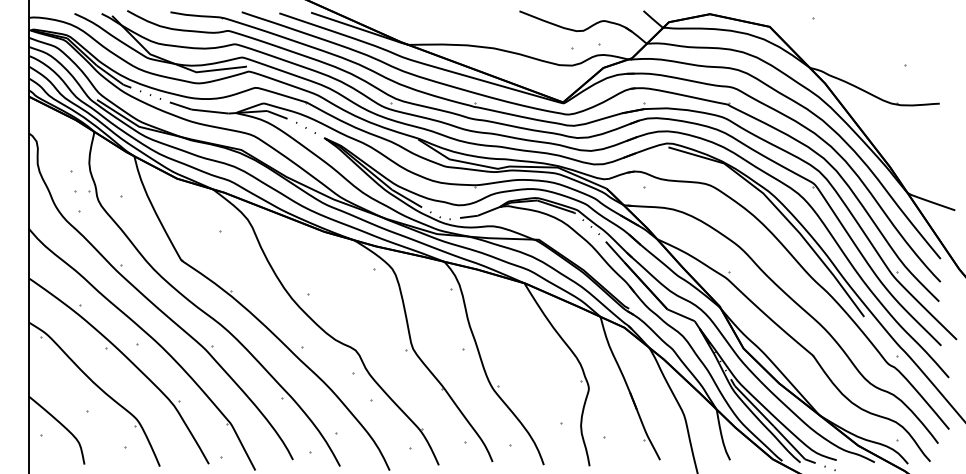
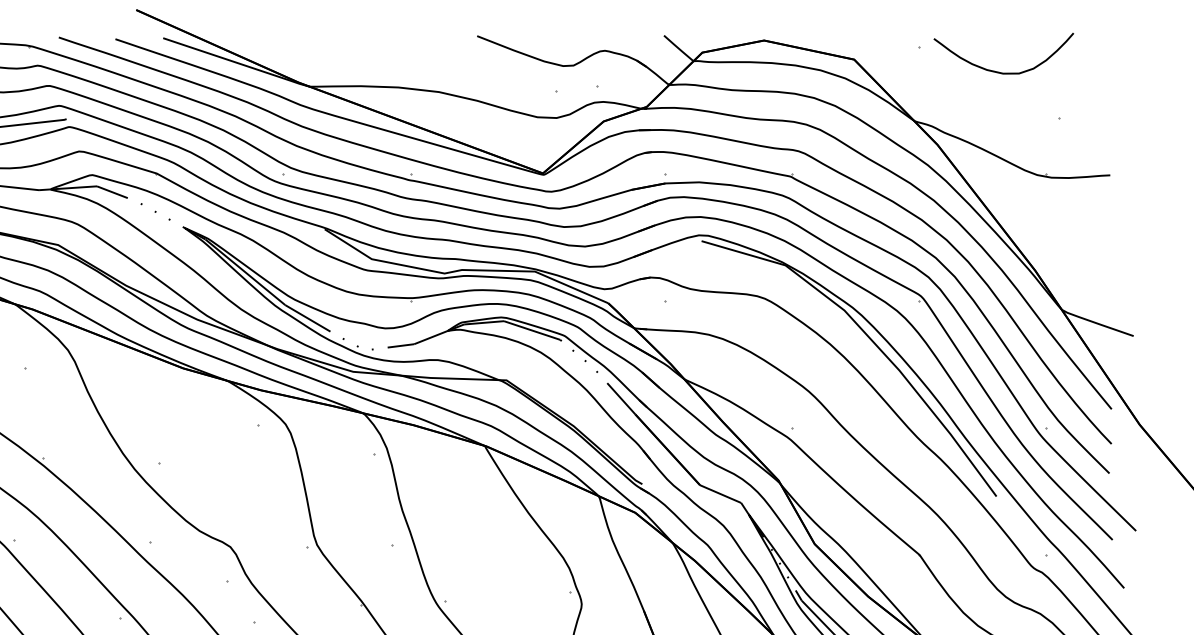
curve: (866, 34) -> (999, 71), added

